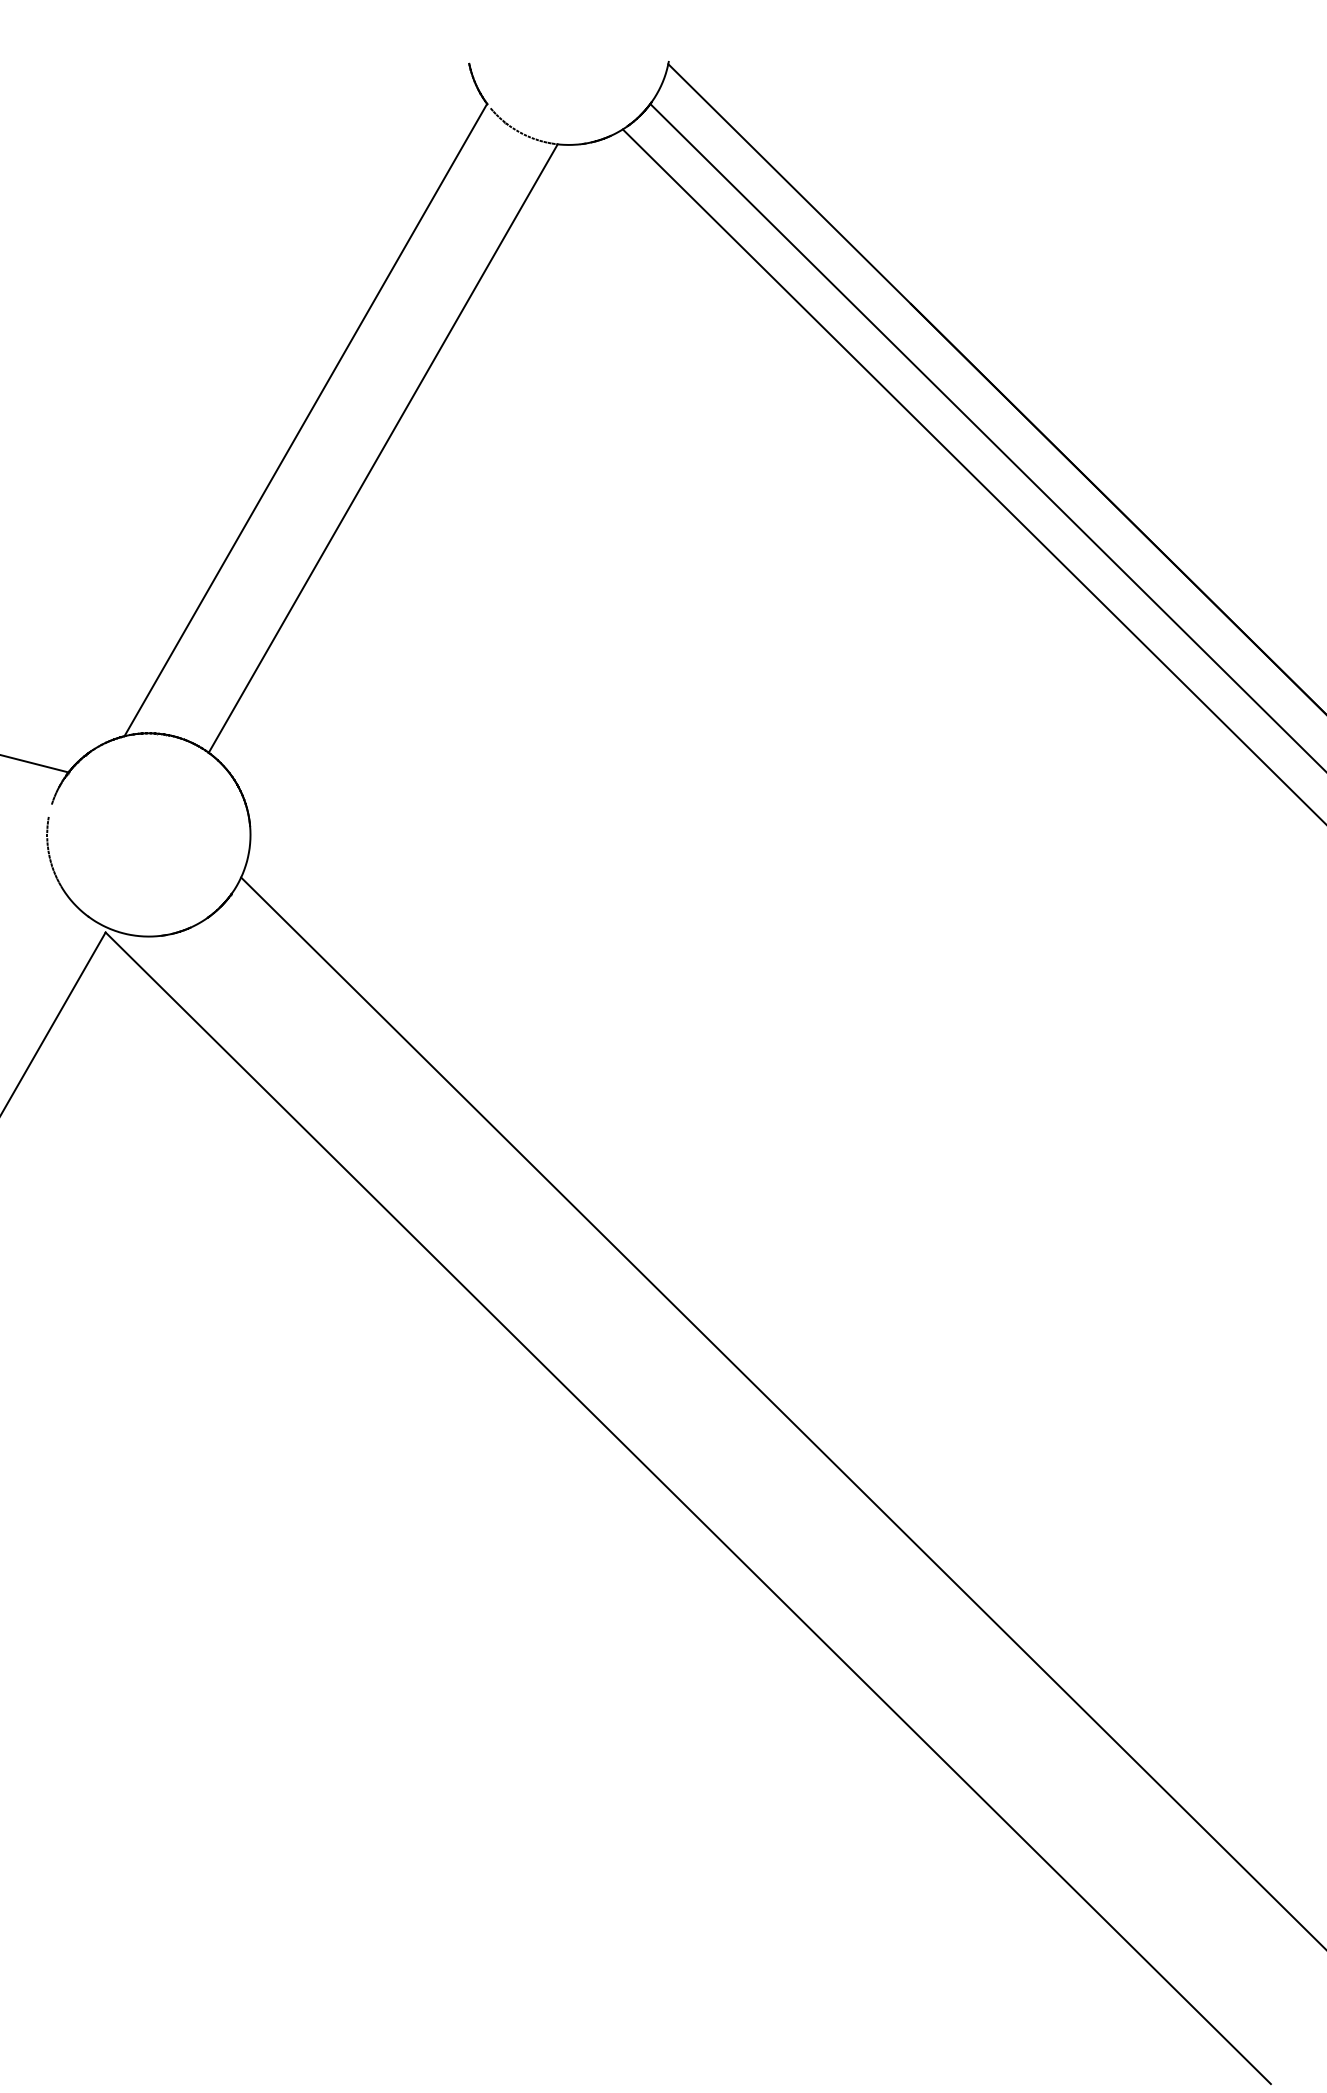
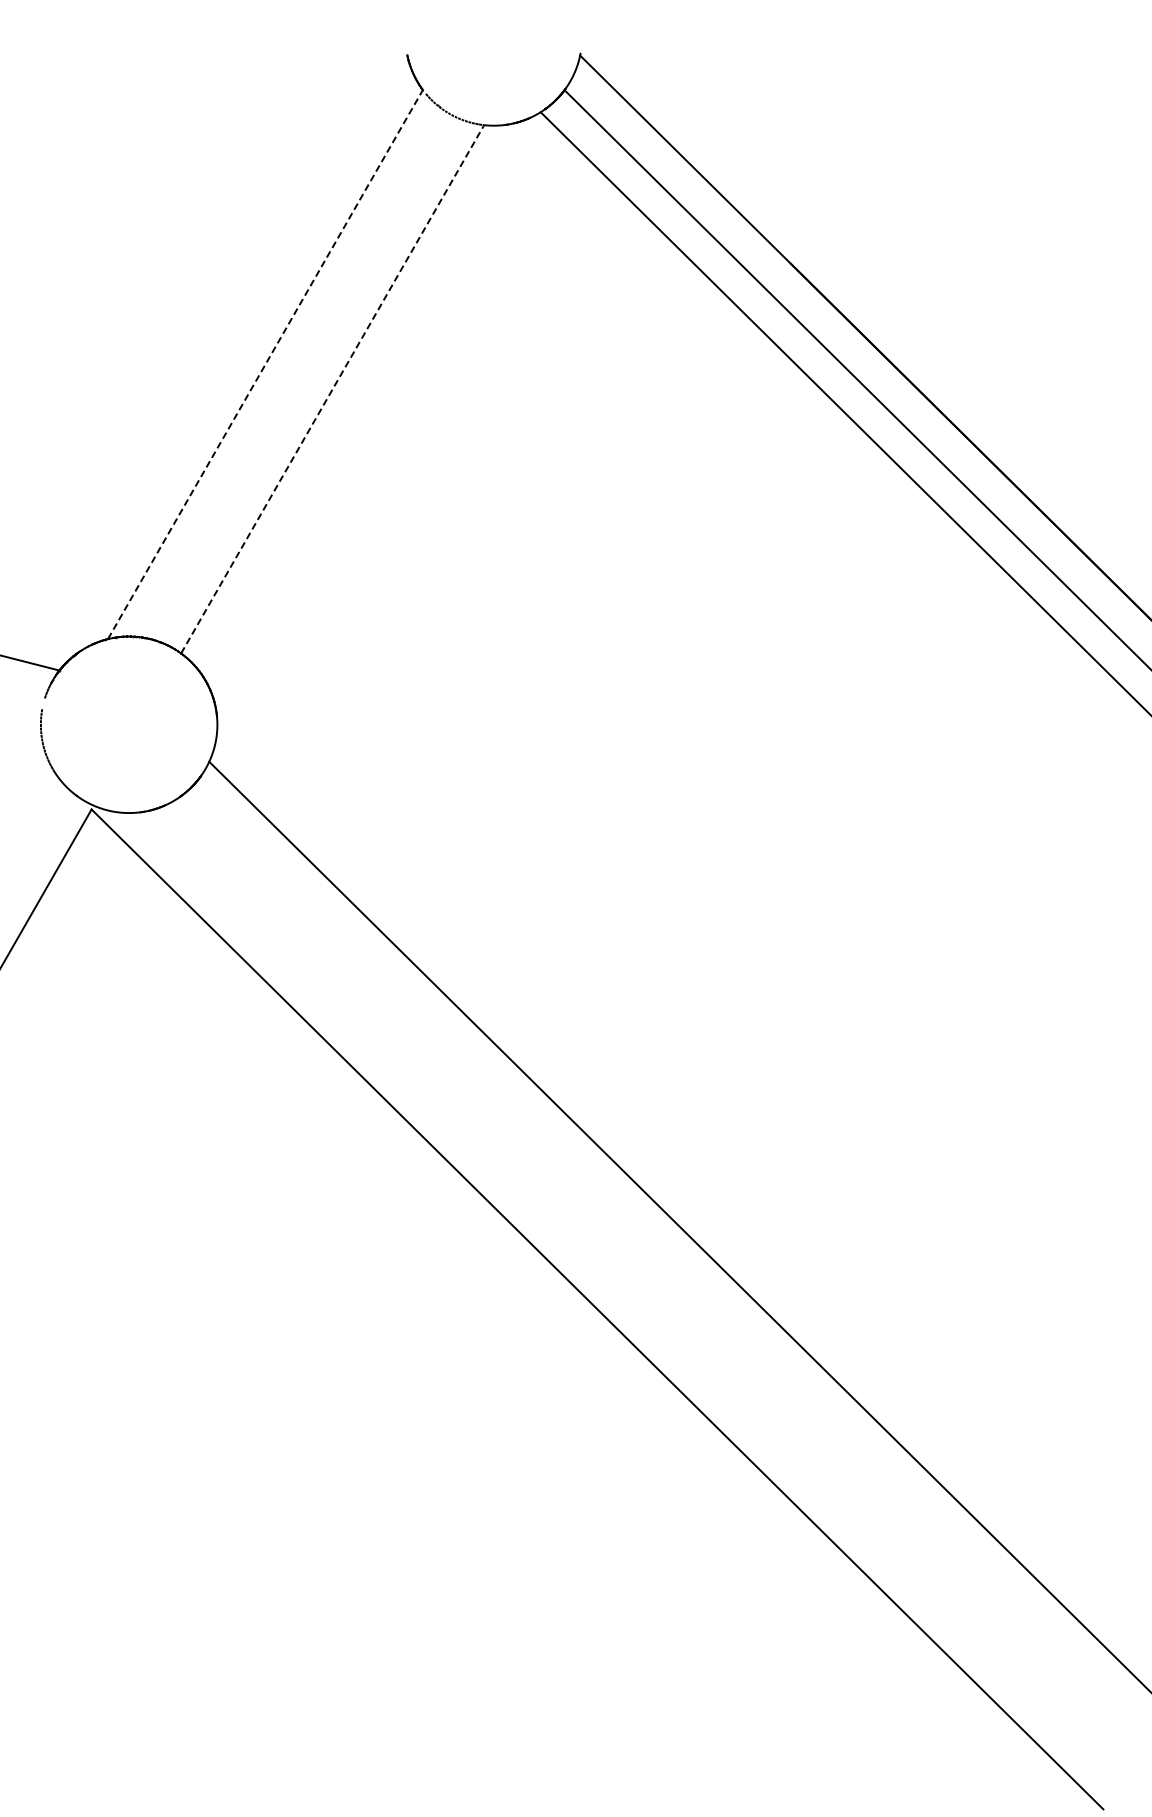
line: (305, 419) -> (265, 364), solid -> dashed
line: (383, 448) -> (332, 389), solid -> dashed

